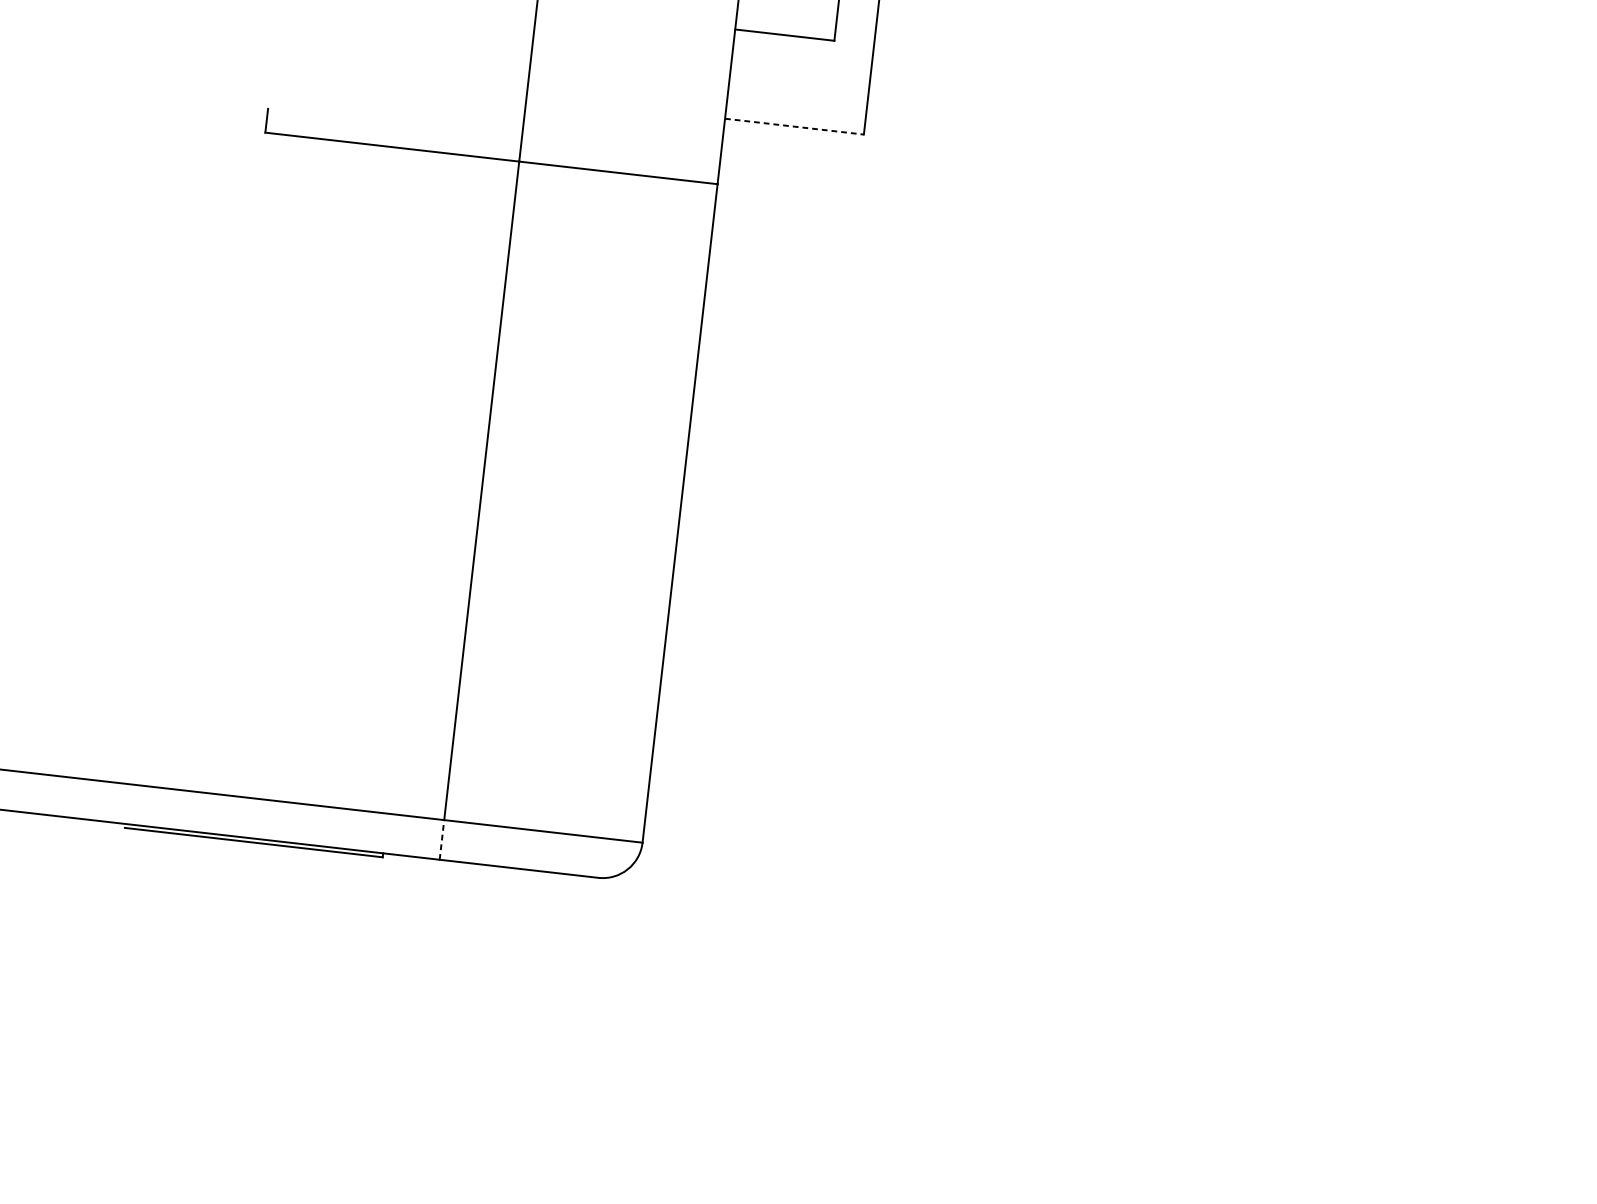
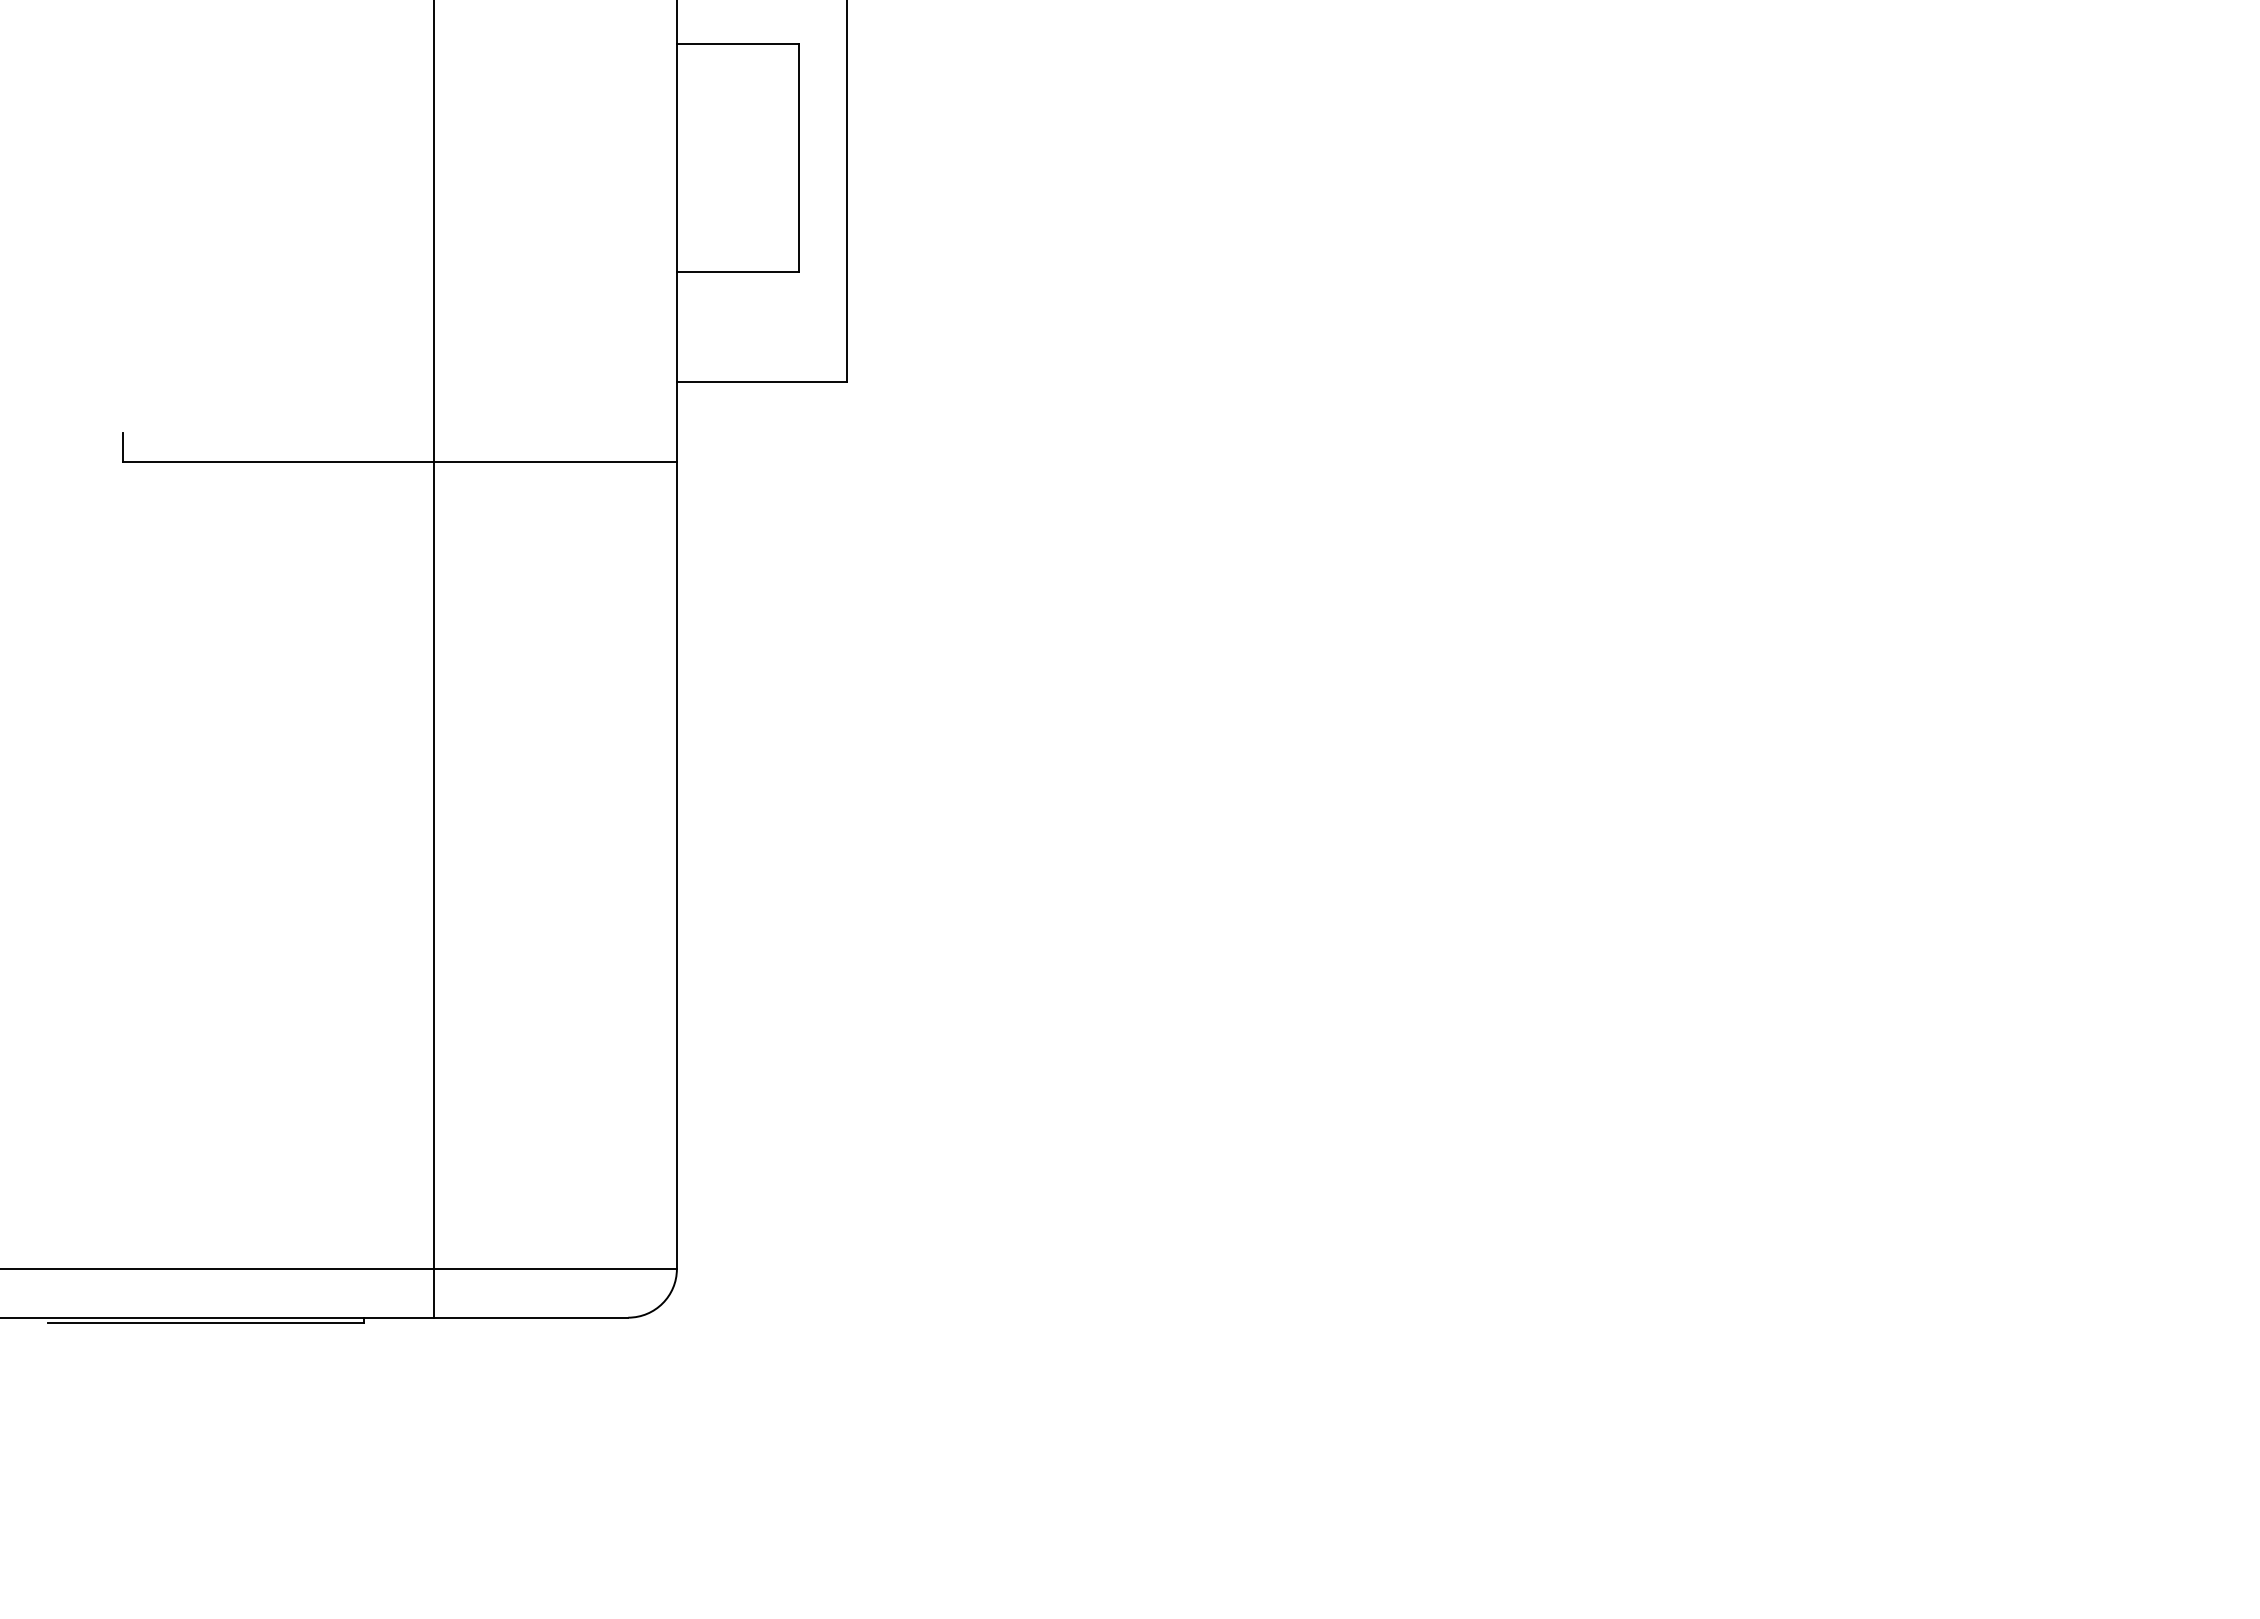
line: (794, 126) -> (762, 381), dashed -> solid
line: (441, 839) -> (433, 1292), dashed -> solid

